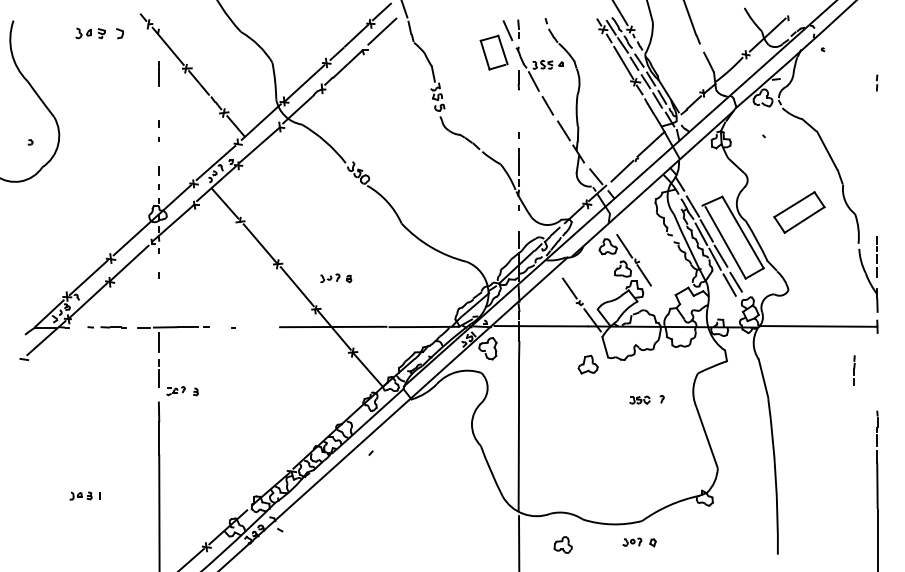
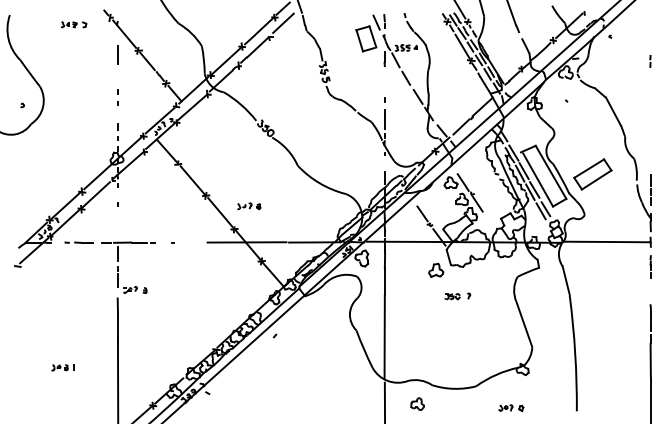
part: (99, 33) -> (73, 24), size x0.71
part: (798, 212) -> (592, 174), moved
line: (854, 370) -> (650, 266), moved
part: (646, 399) -> (457, 296), moved
part: (639, 542) -> (511, 408), moved

